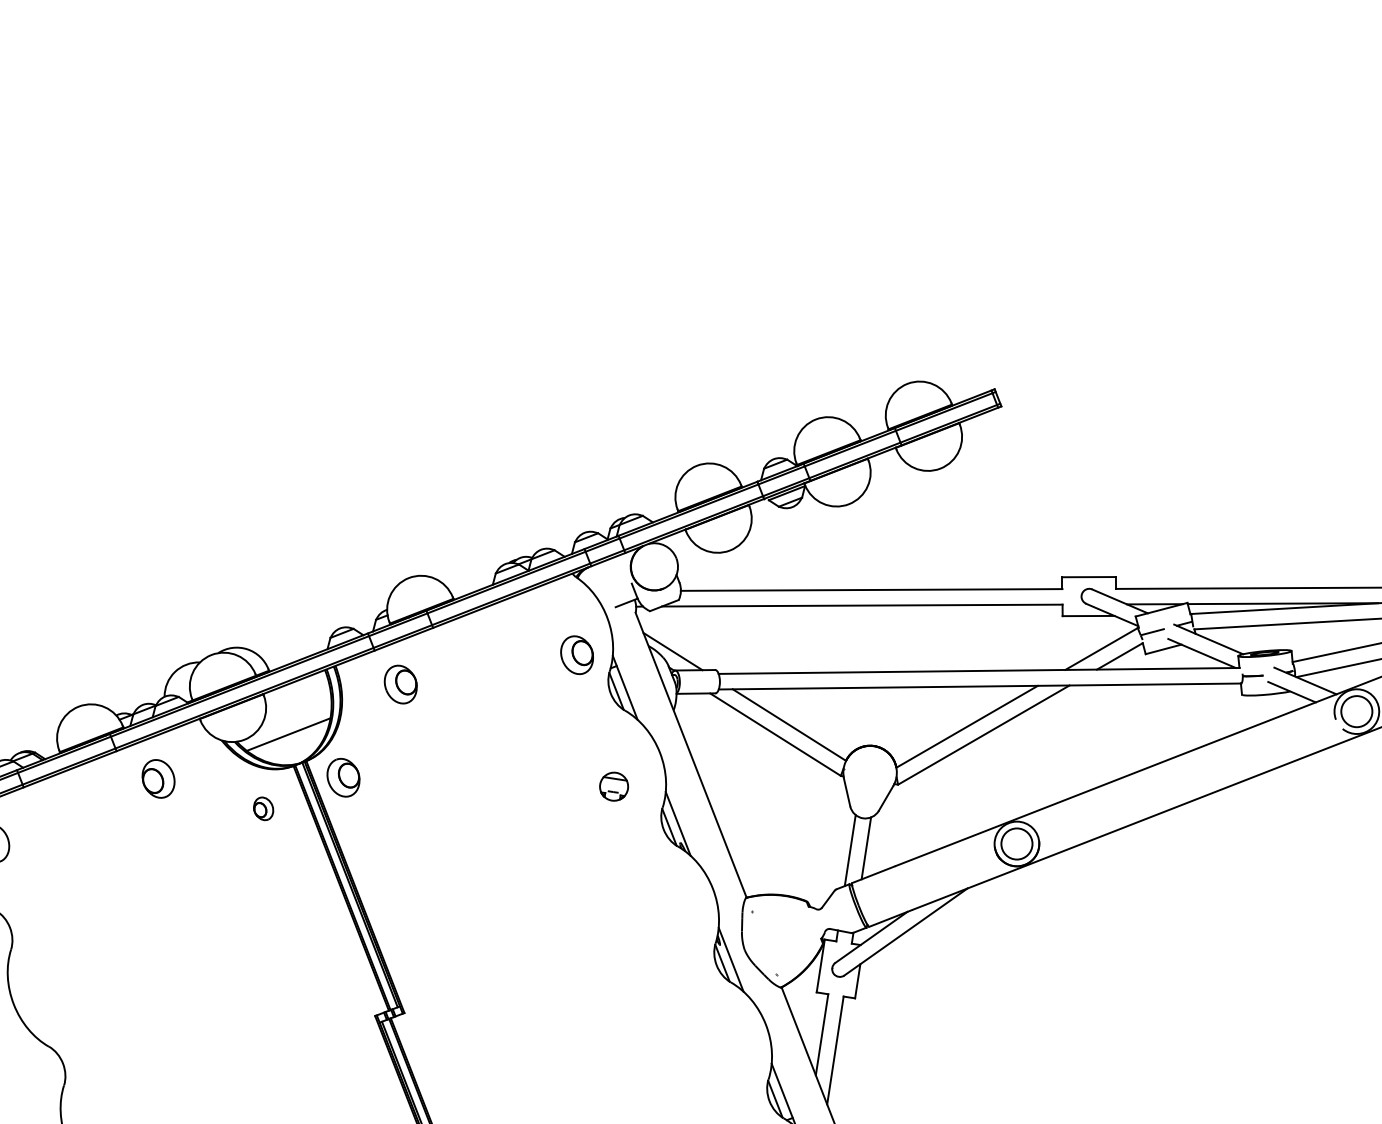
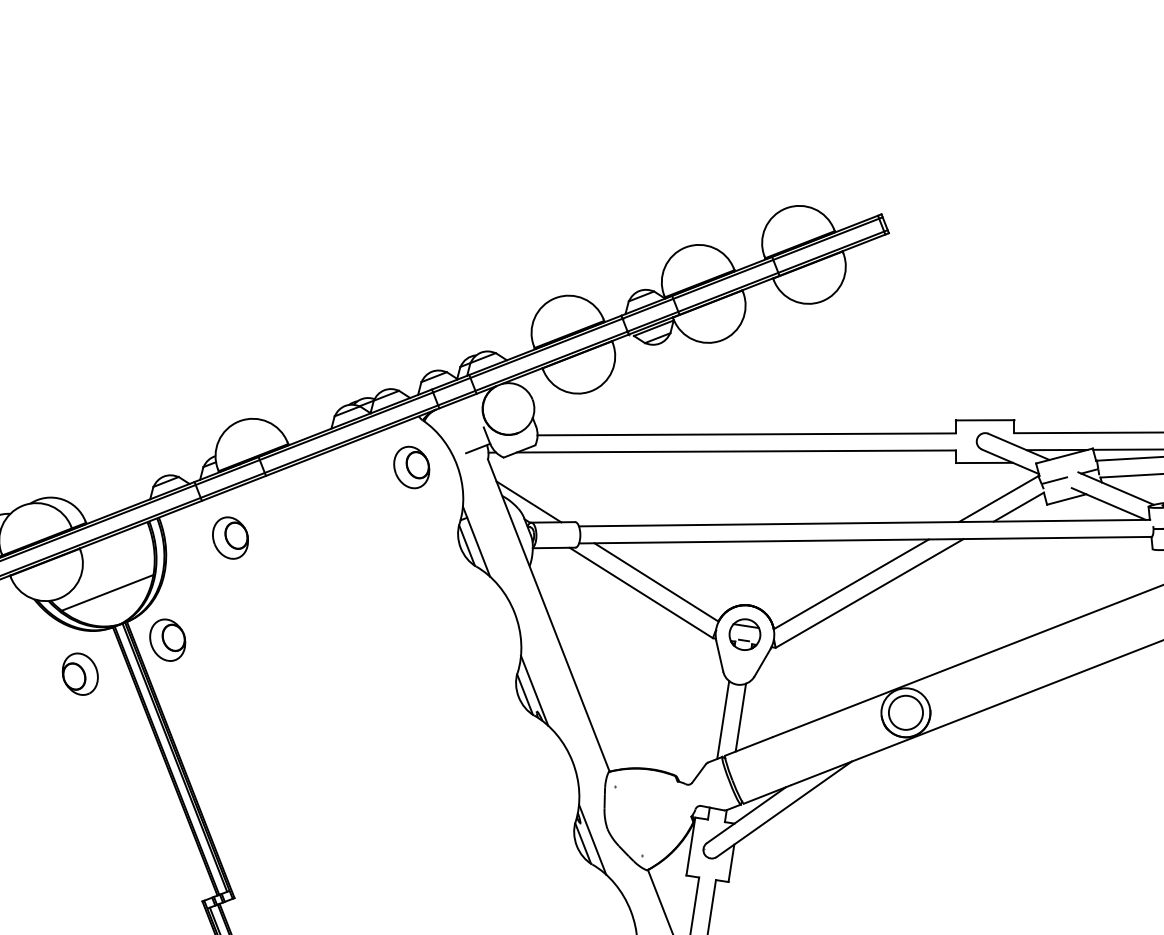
part: (576, 654) -> (411, 466), moved
part: (614, 786) -> (745, 634), moved
part: (263, 808) -> (80, 673), size x1.67

